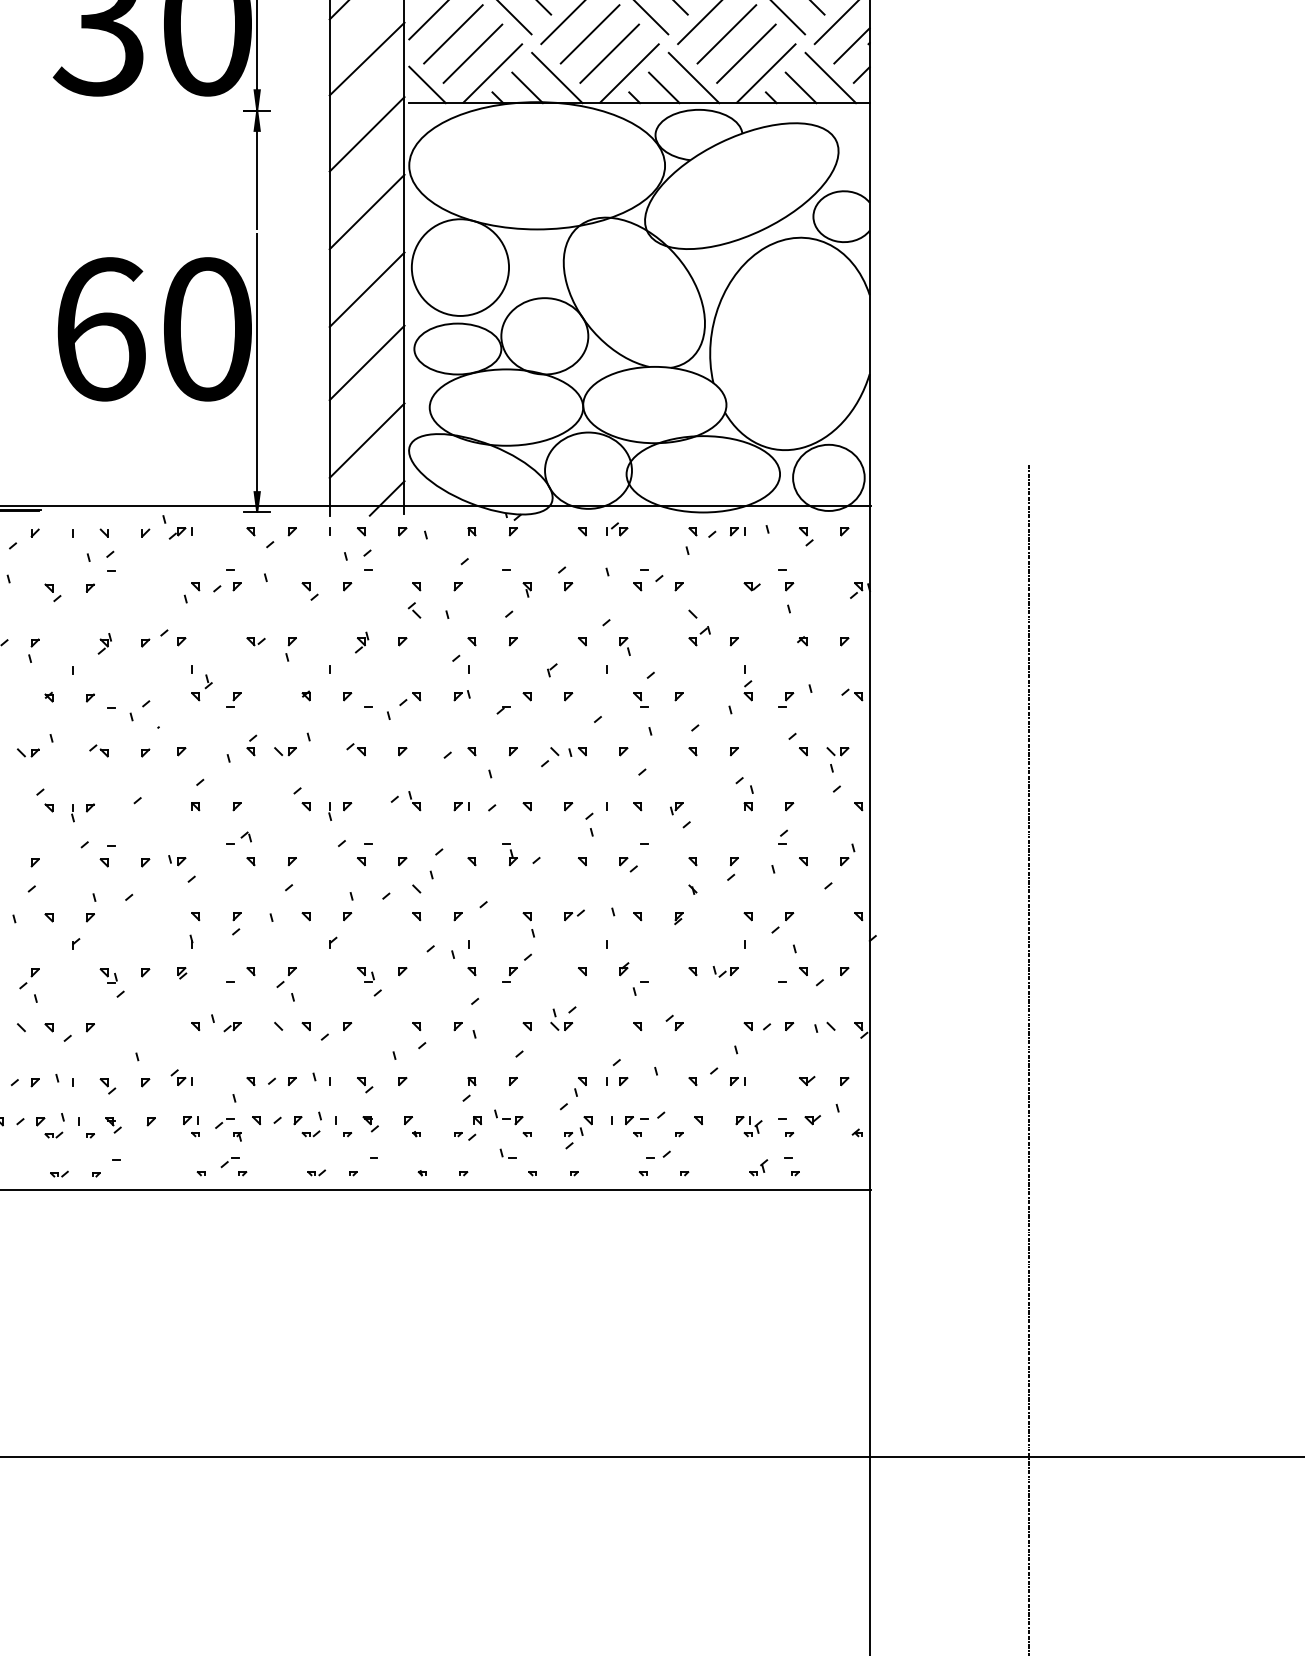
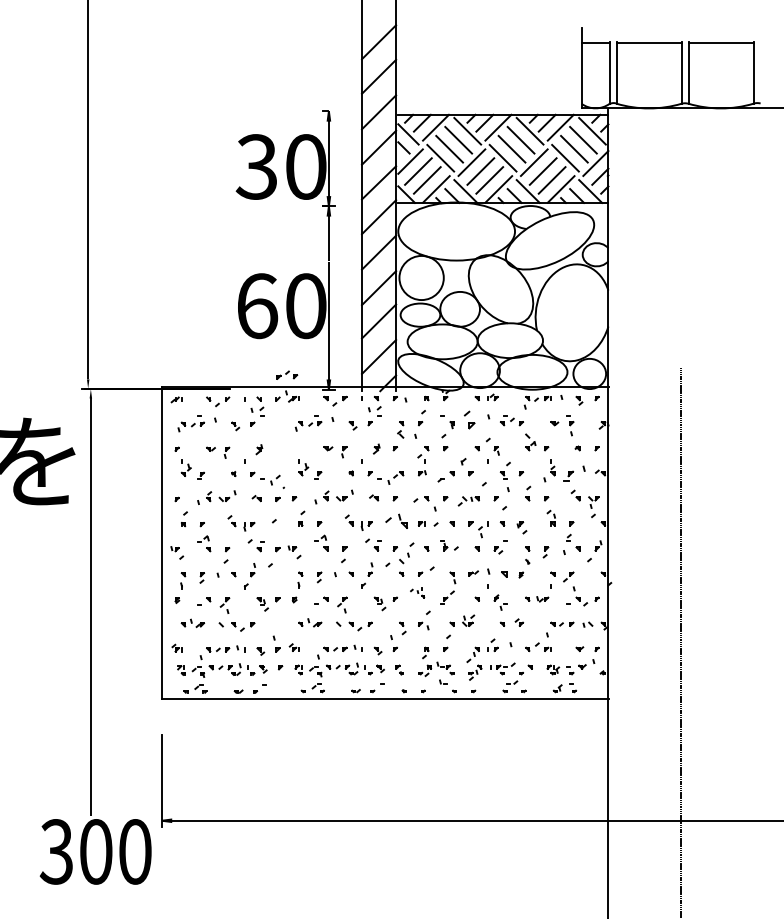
part: (565, 577) -> (469, 419), size x1.6
part: (164, 636) -> (287, 374), moved
part: (795, 696) -> (574, 473), size x1.4
part: (405, 801) -> (396, 521), size x1.6
part: (626, 913) -> (497, 572), size x1.4
part: (451, 956) -> (417, 592), size x0.6

